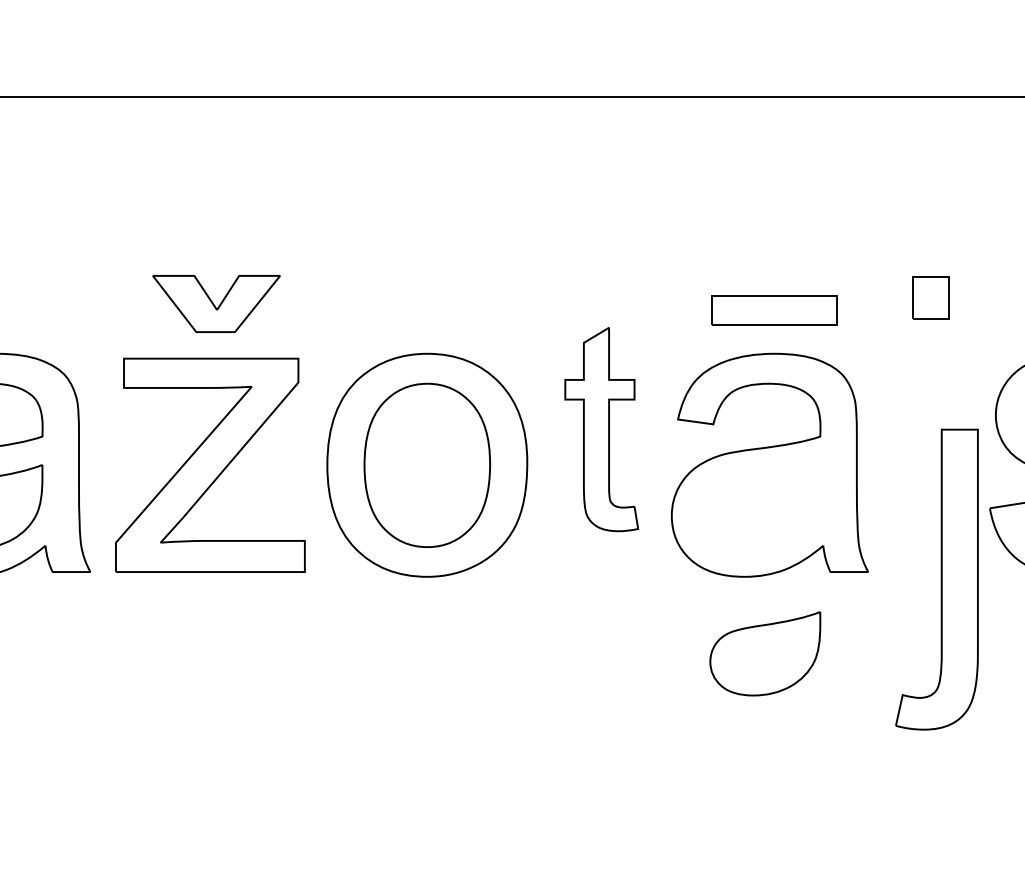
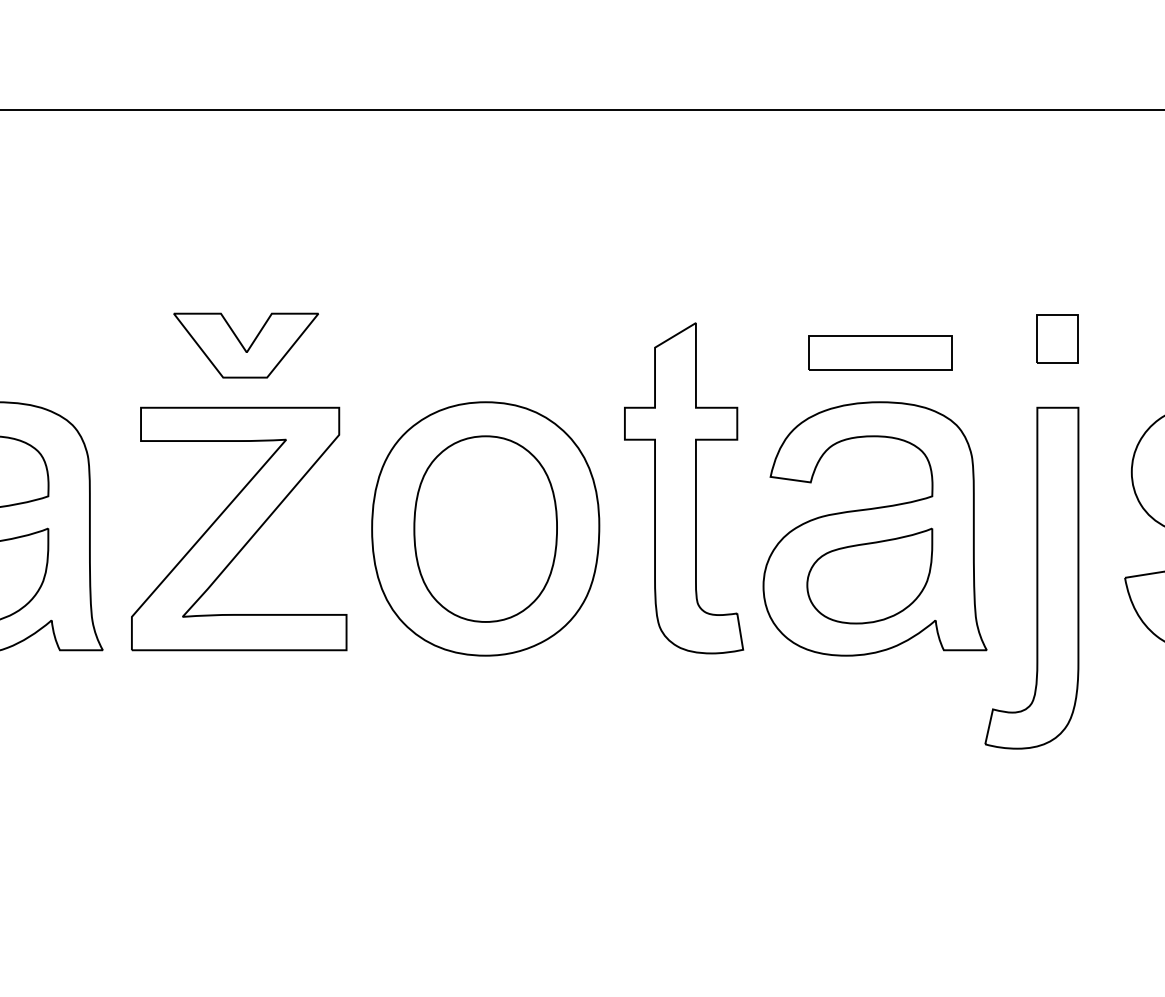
part: (601, 429) -> (683, 488), size x1.43
part: (936, 579) -> (1031, 578), moved
part: (765, 653) -> (870, 575), moved

